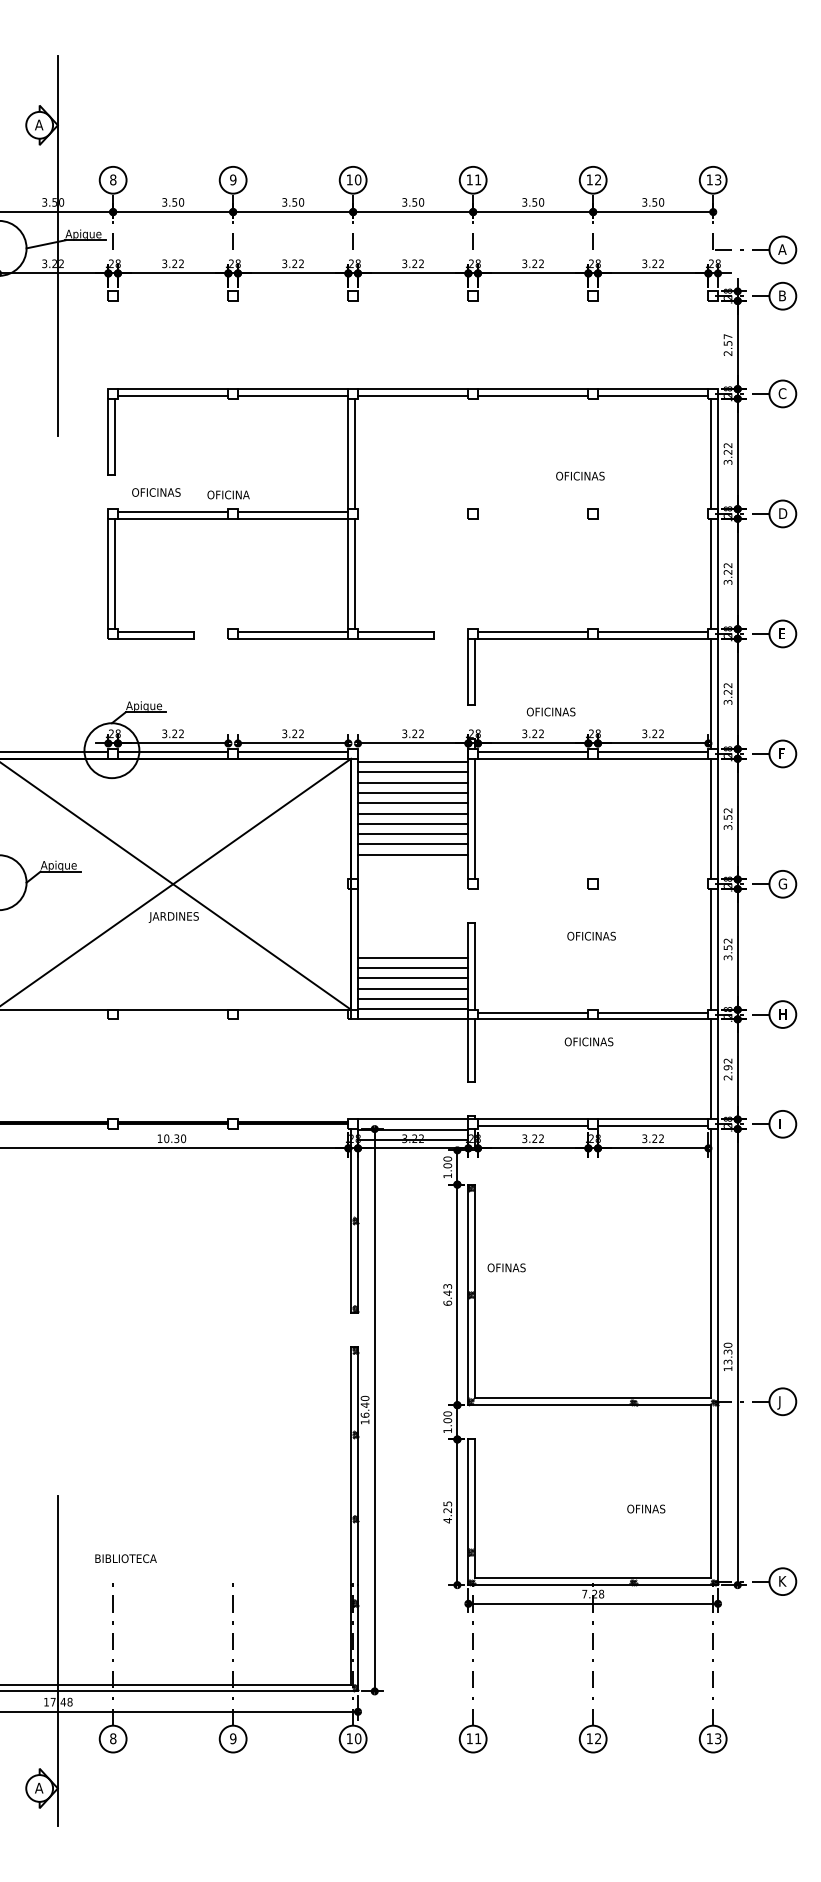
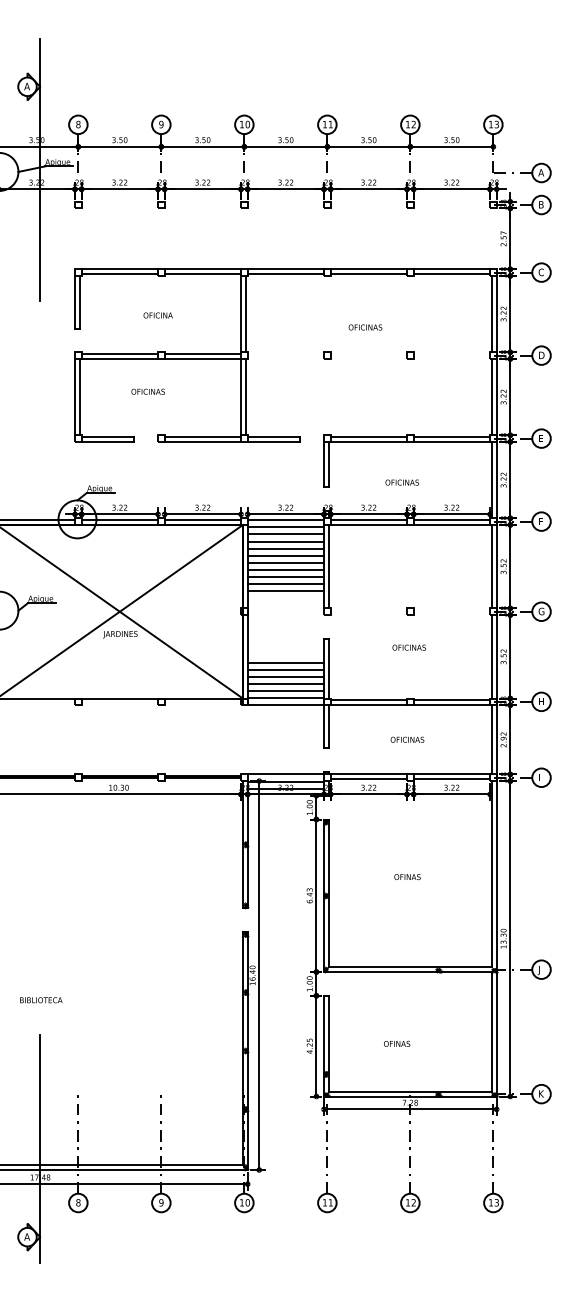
text: (580, 476) -> (365, 327), moved
text: (155, 492) -> (147, 391), moved
text: (227, 494) -> (157, 315), moved
text: (550, 711) -> (401, 482), moved
line: (412, 752) -> (285, 520), added
text: (589, 1041) -> (407, 739), moved
text: (506, 1268) -> (407, 877), moved
text: (646, 1508) -> (397, 1043), moved
text: (126, 1559) -> (41, 1000), moved

